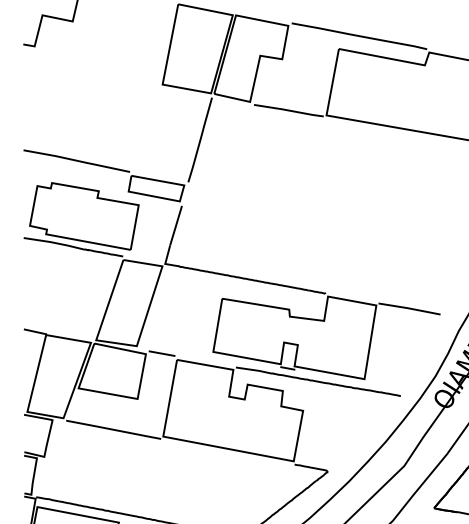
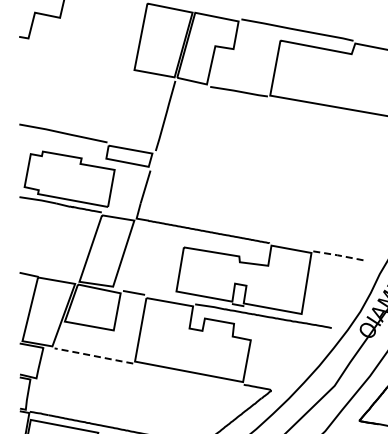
line: (410, 308) -> (339, 255), solid -> dashed
line: (113, 429) -> (93, 355), solid -> dashed

